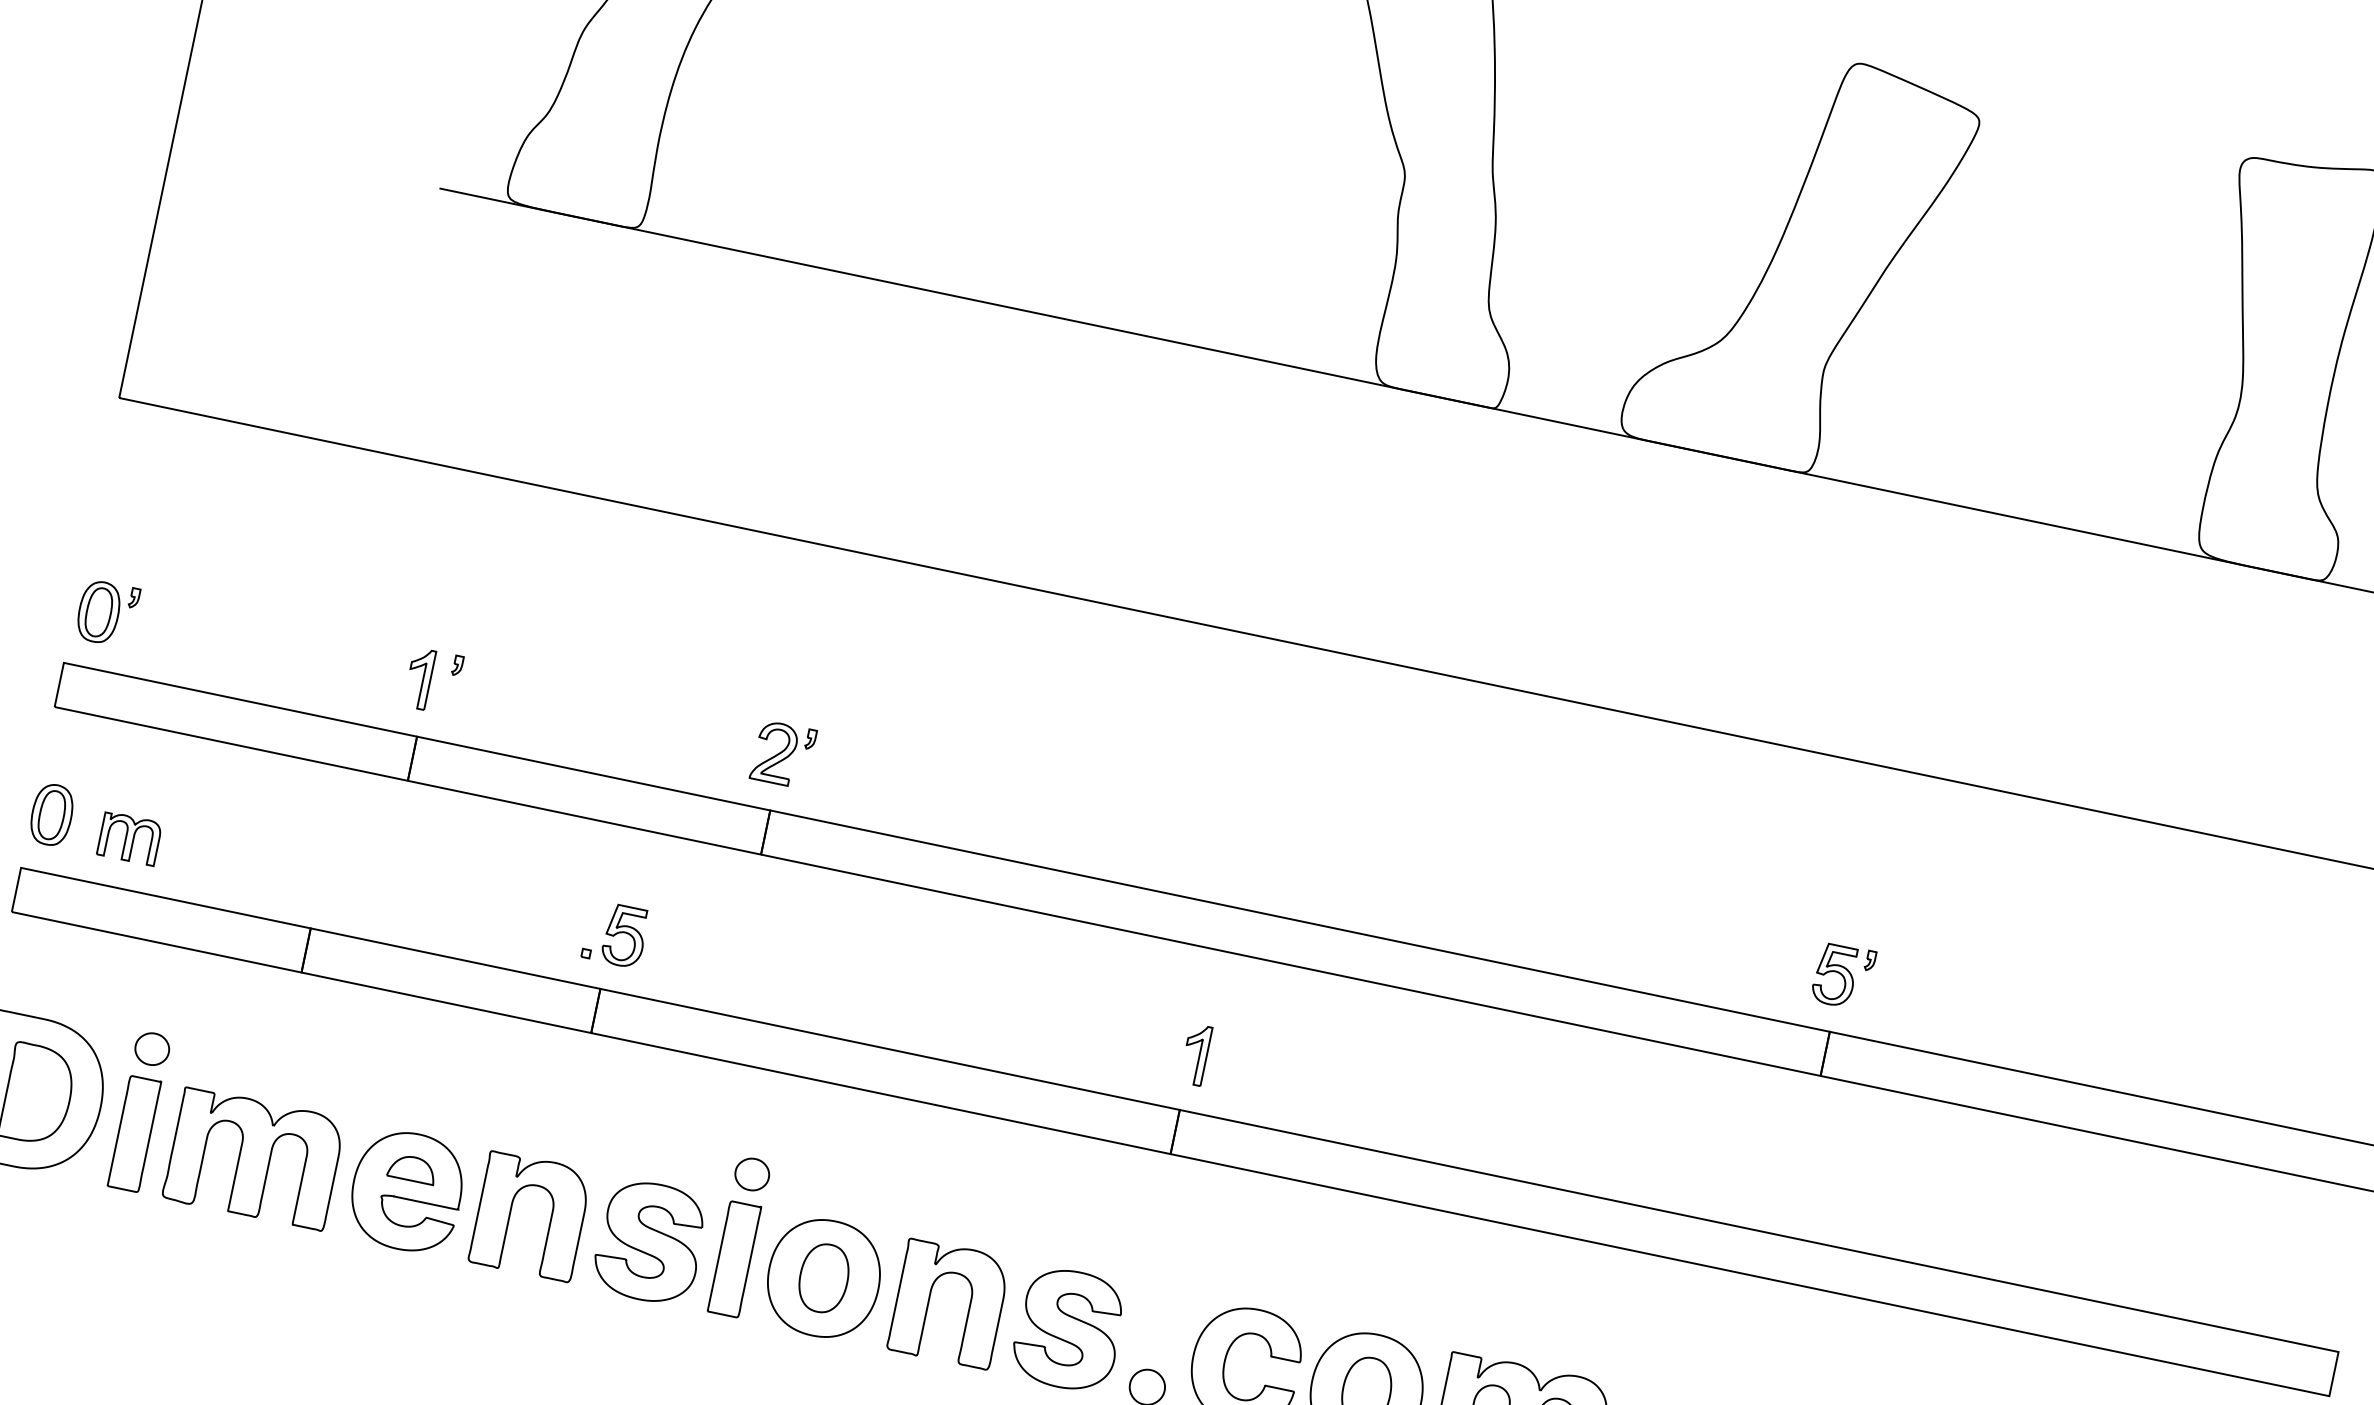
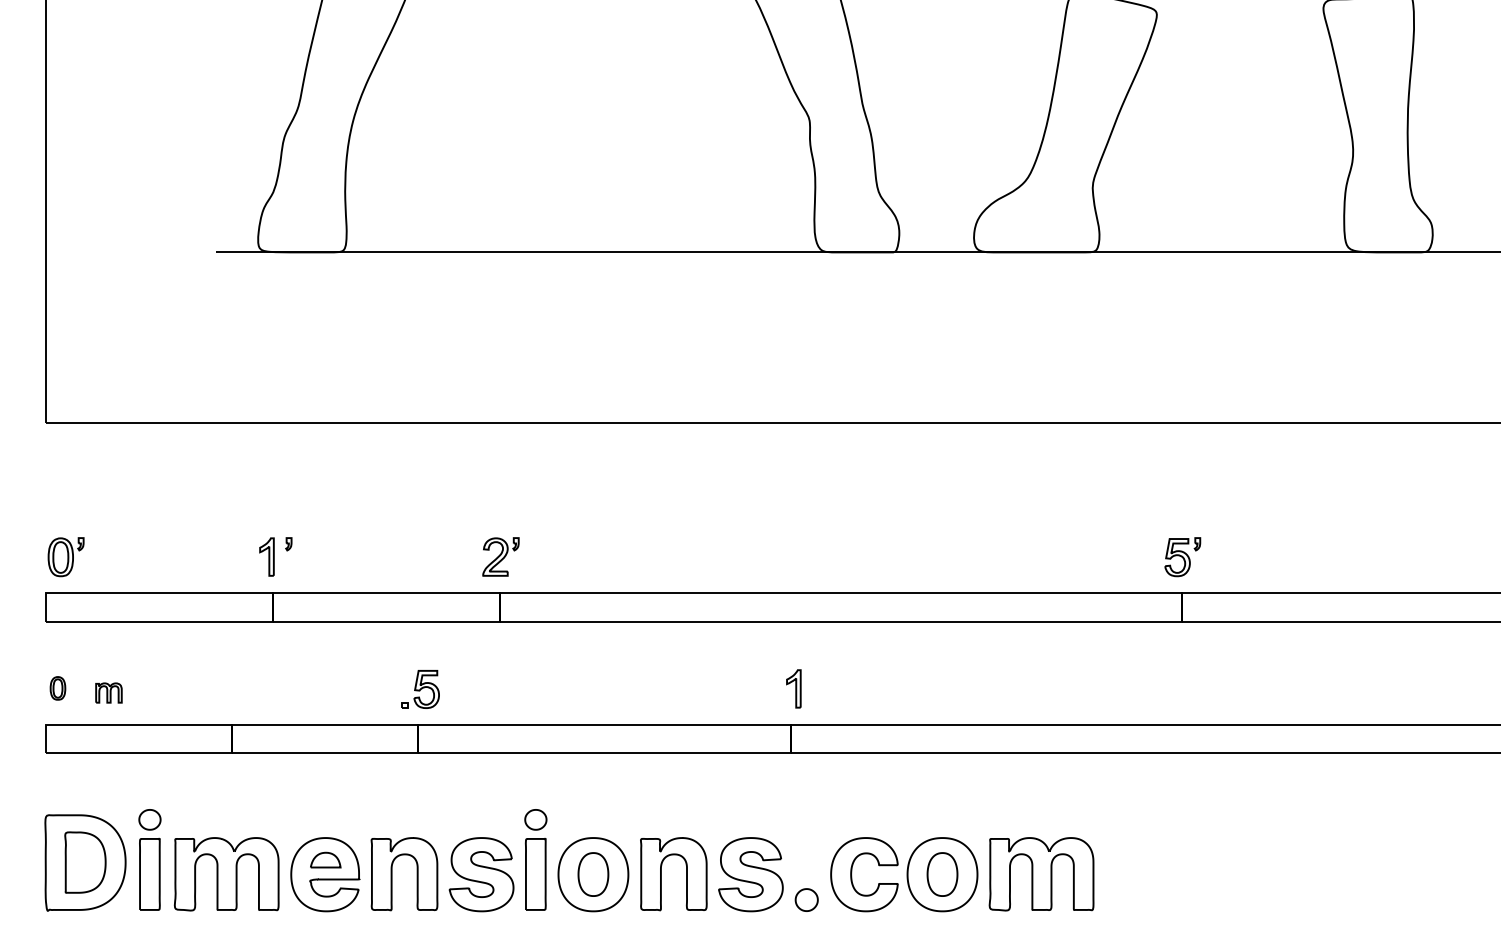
part: (51, 814) -> (57, 688), size x0.6
part: (129, 837) -> (108, 692), size x0.7

